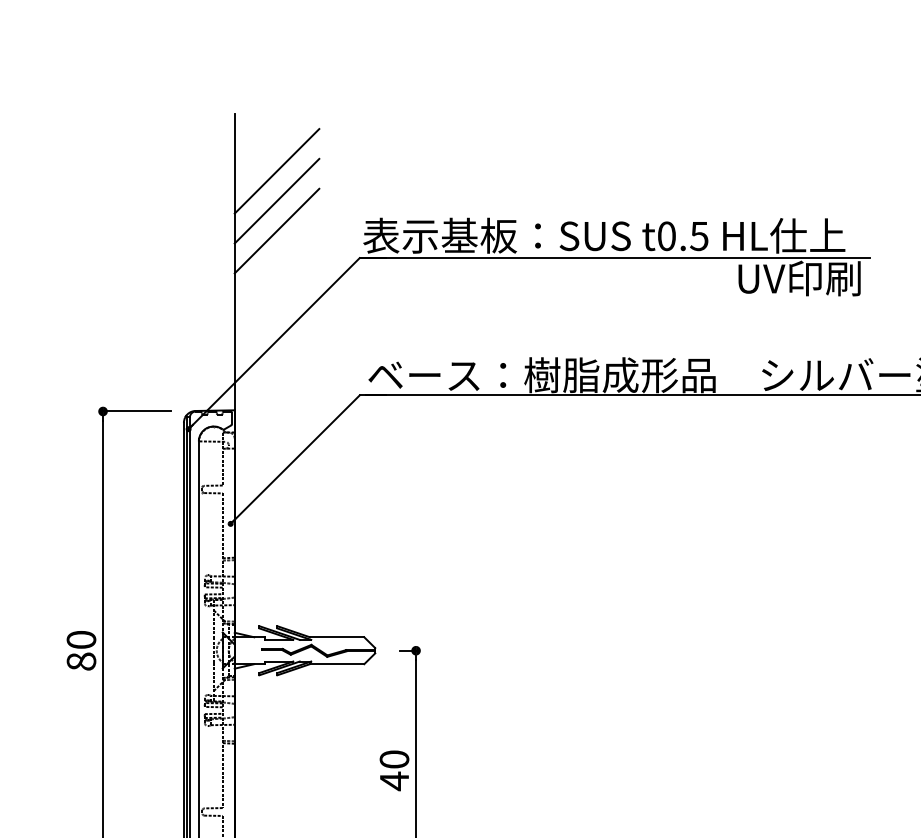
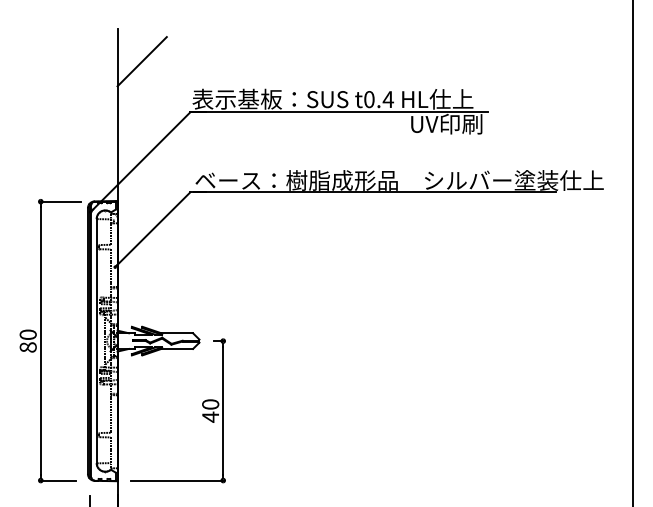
line: (275, 200) -> (141, 78), removed
line: (275, 231) -> (141, 96), removed
text: (699, 236) -> (388, 99), t0.5 -> t0.4

